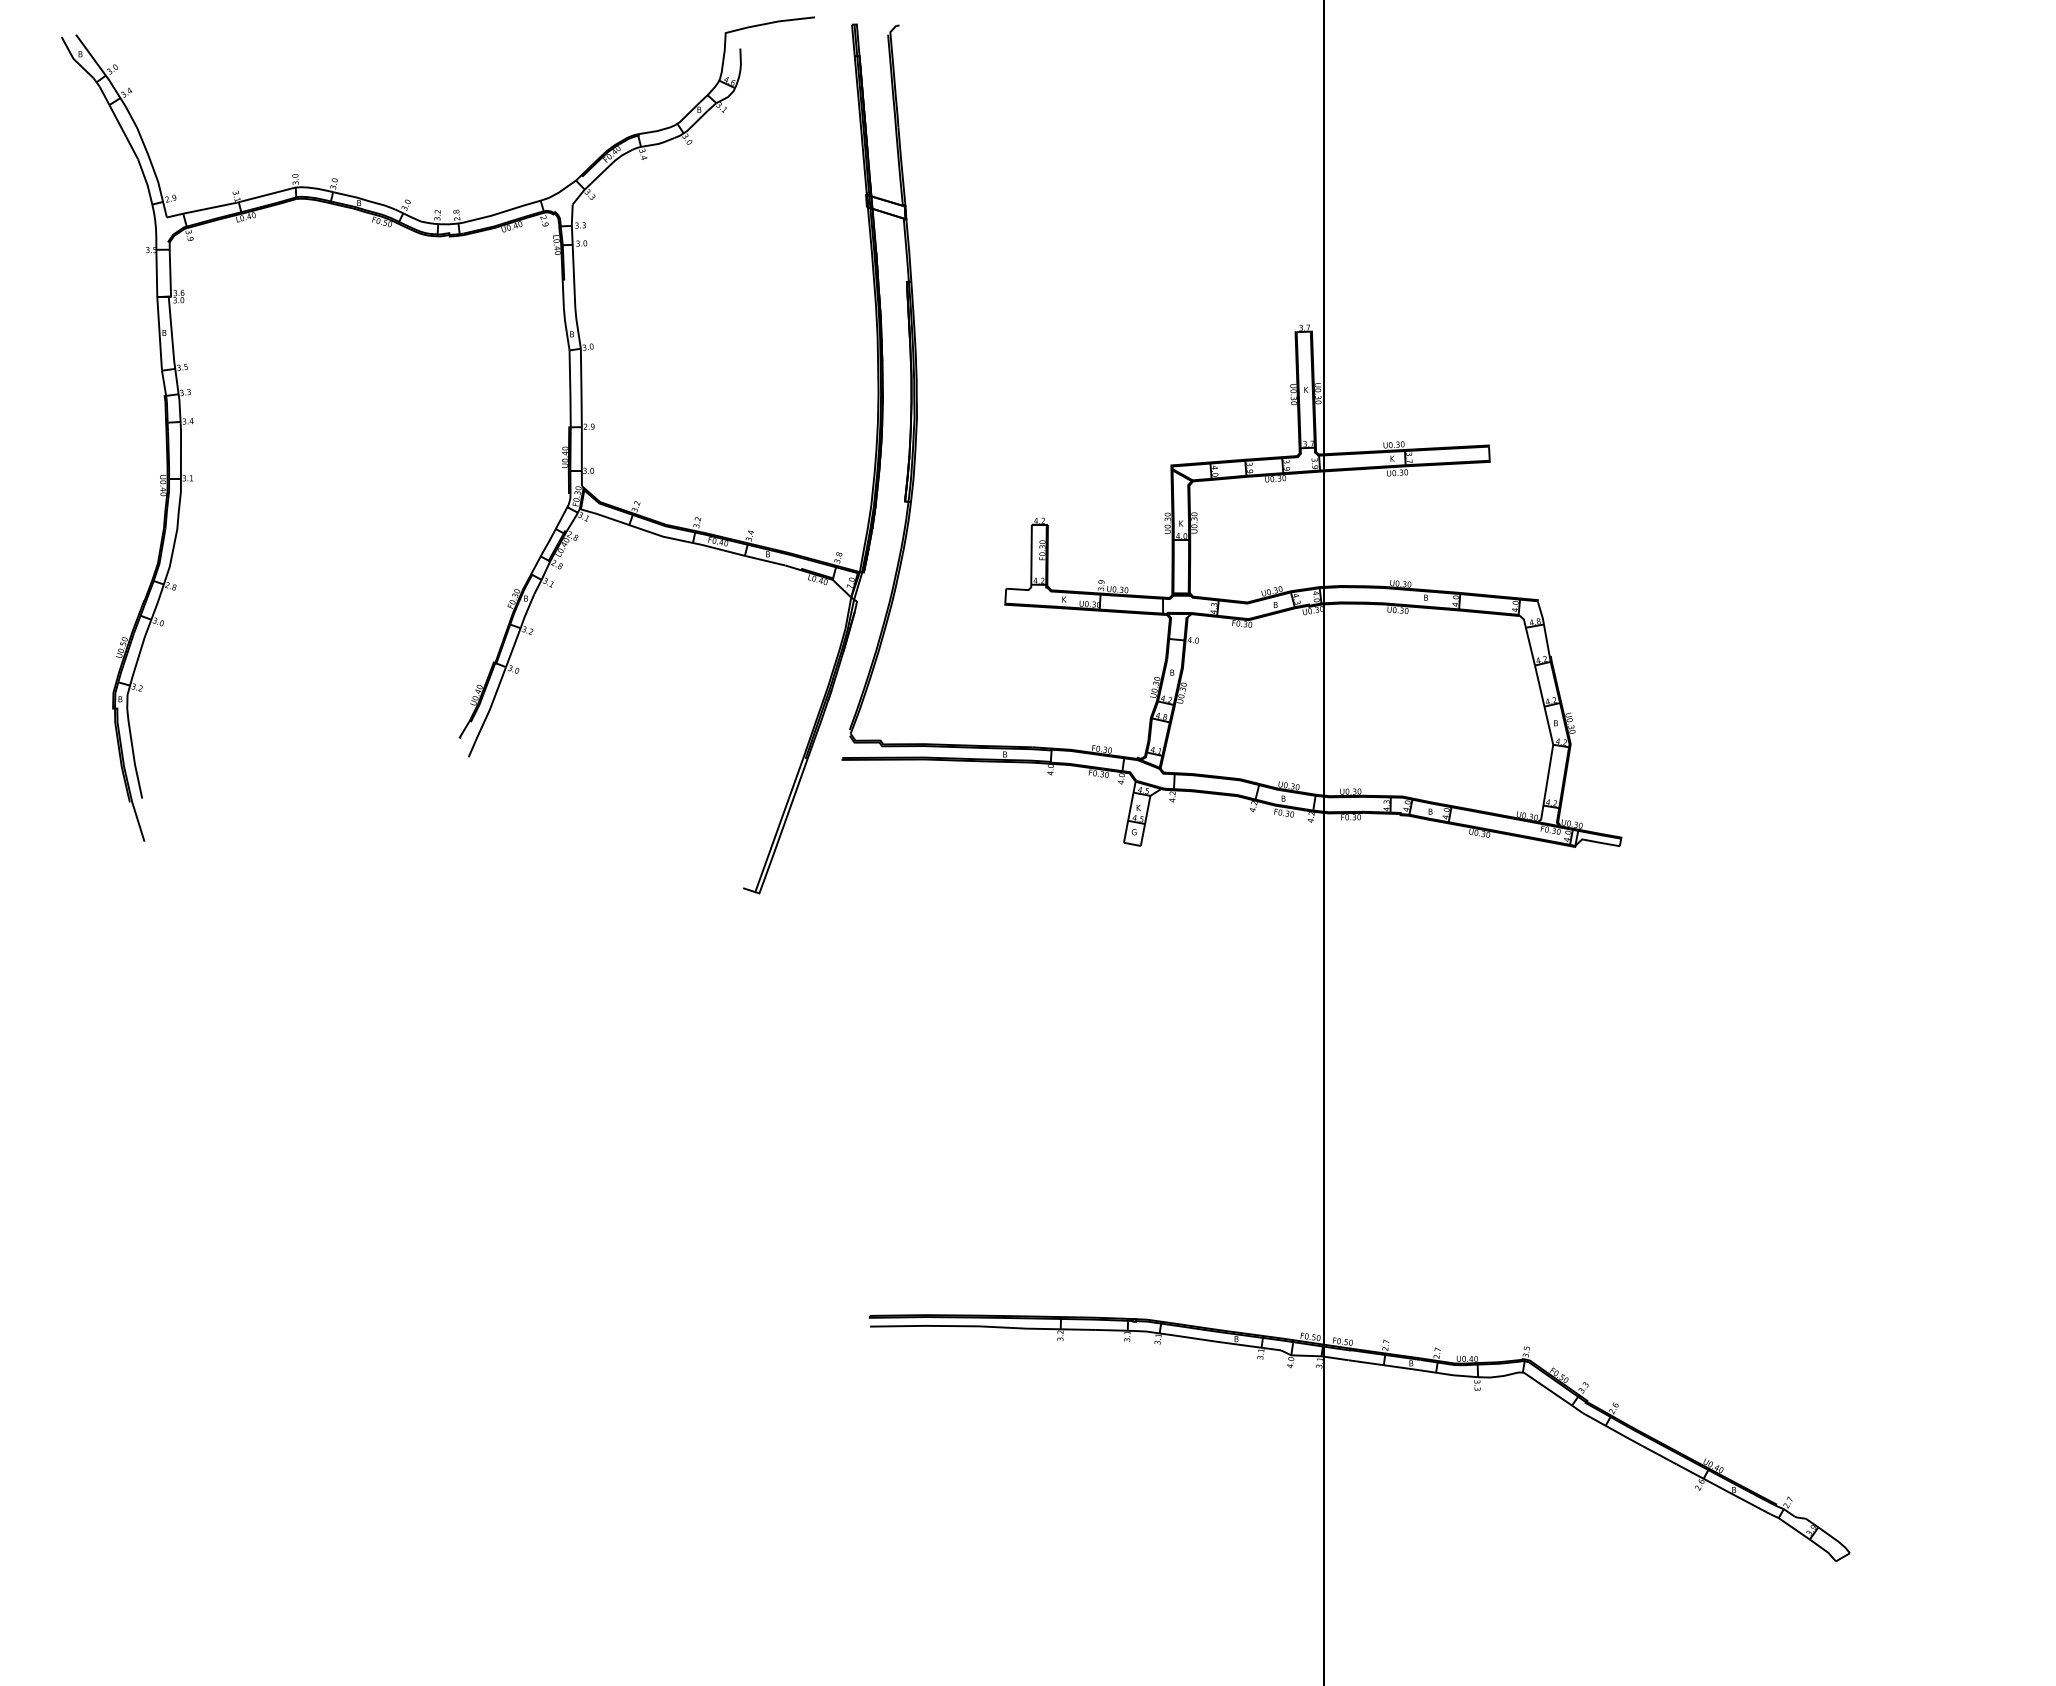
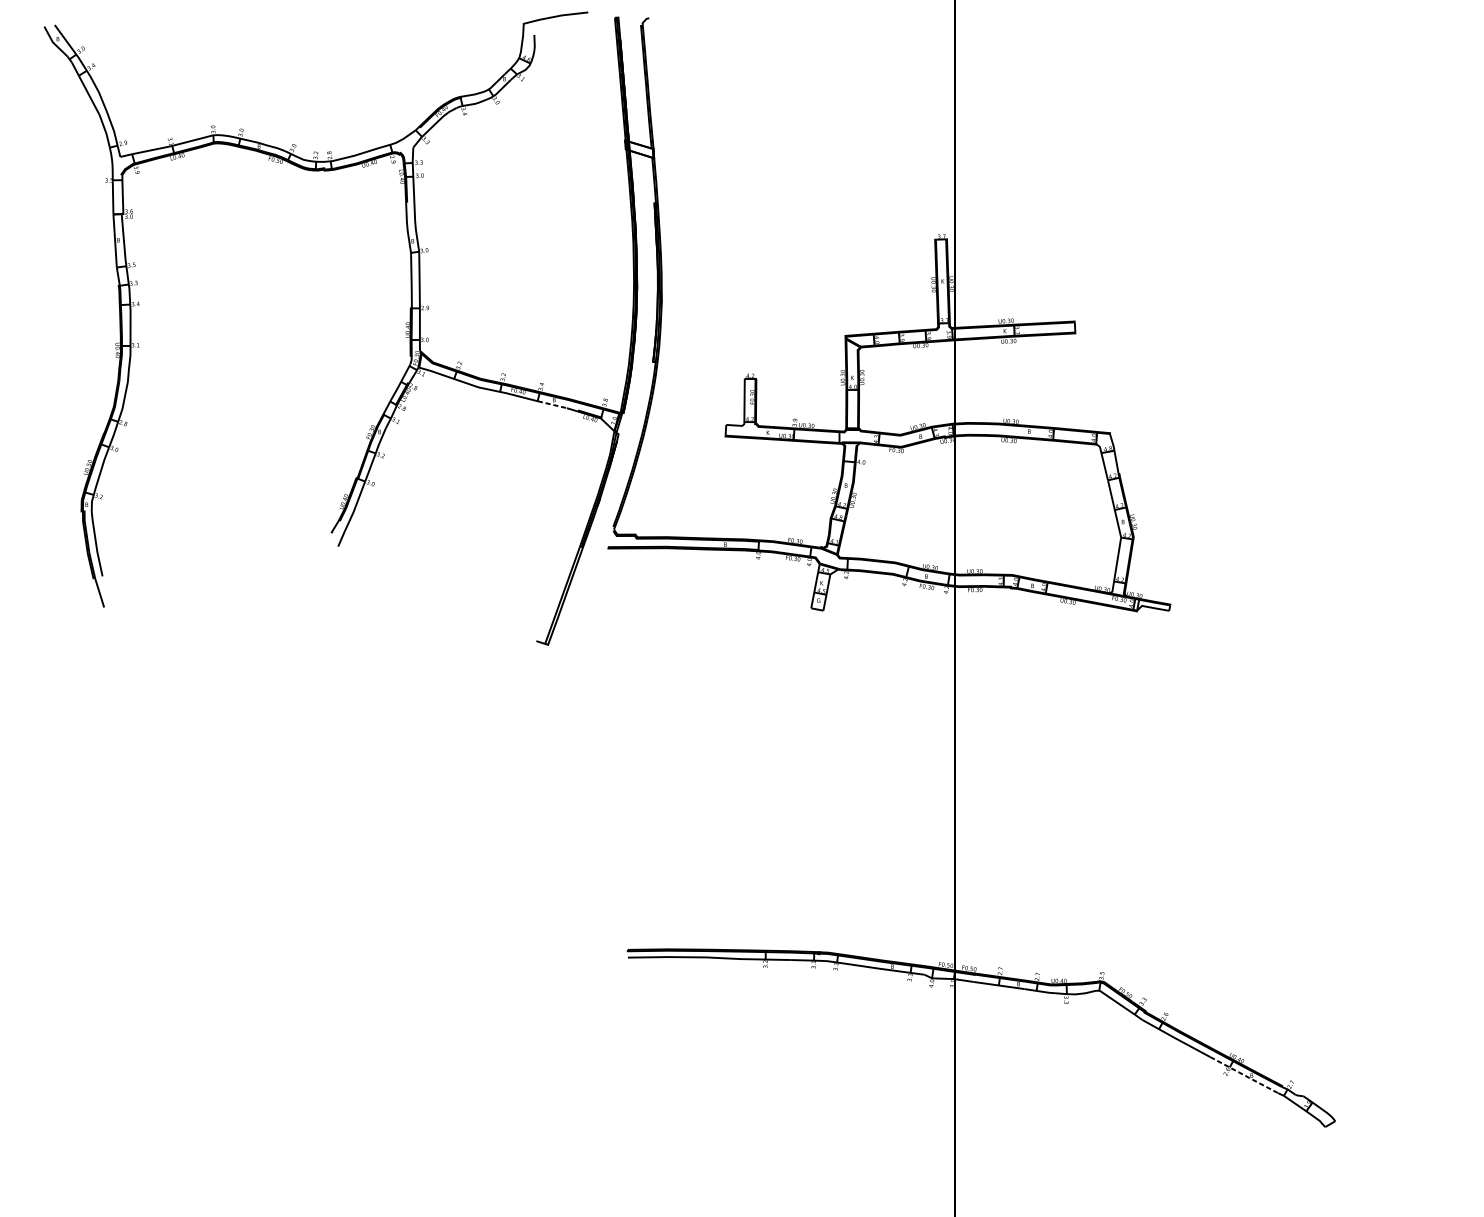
line: (765, 560) -> (552, 404), solid -> dashed
line: (1724, 1489) -> (1244, 1075), solid -> dashed

